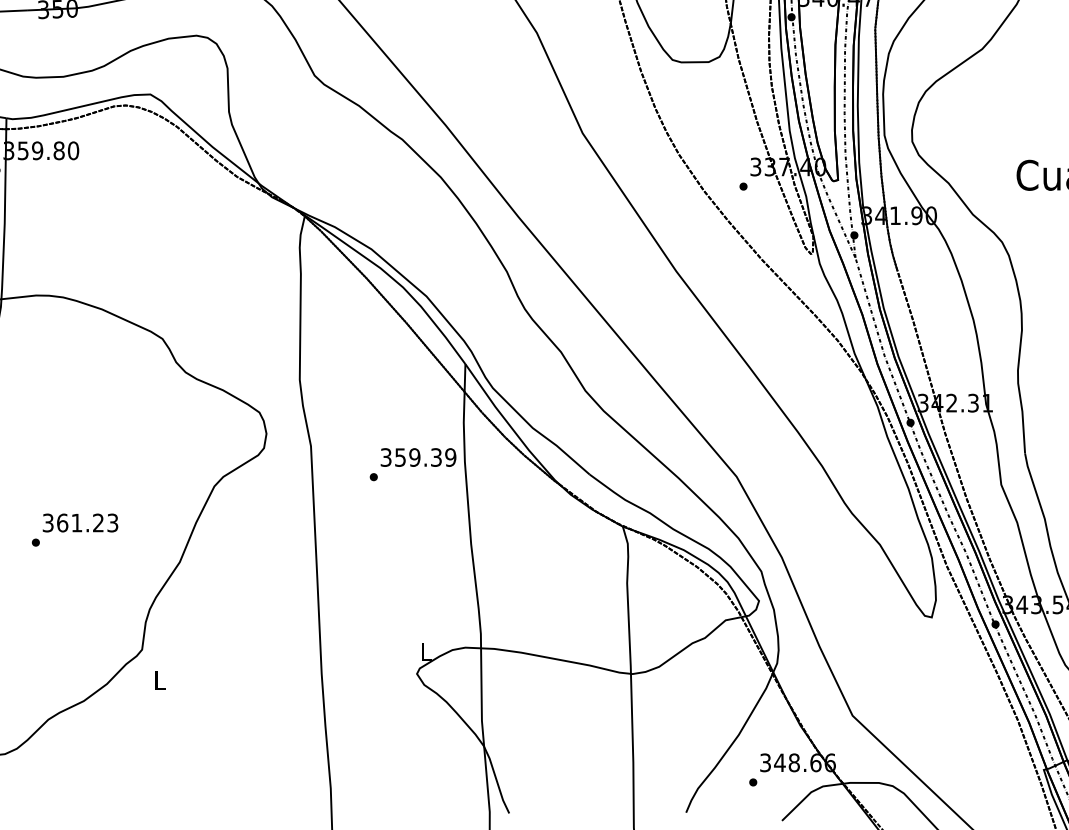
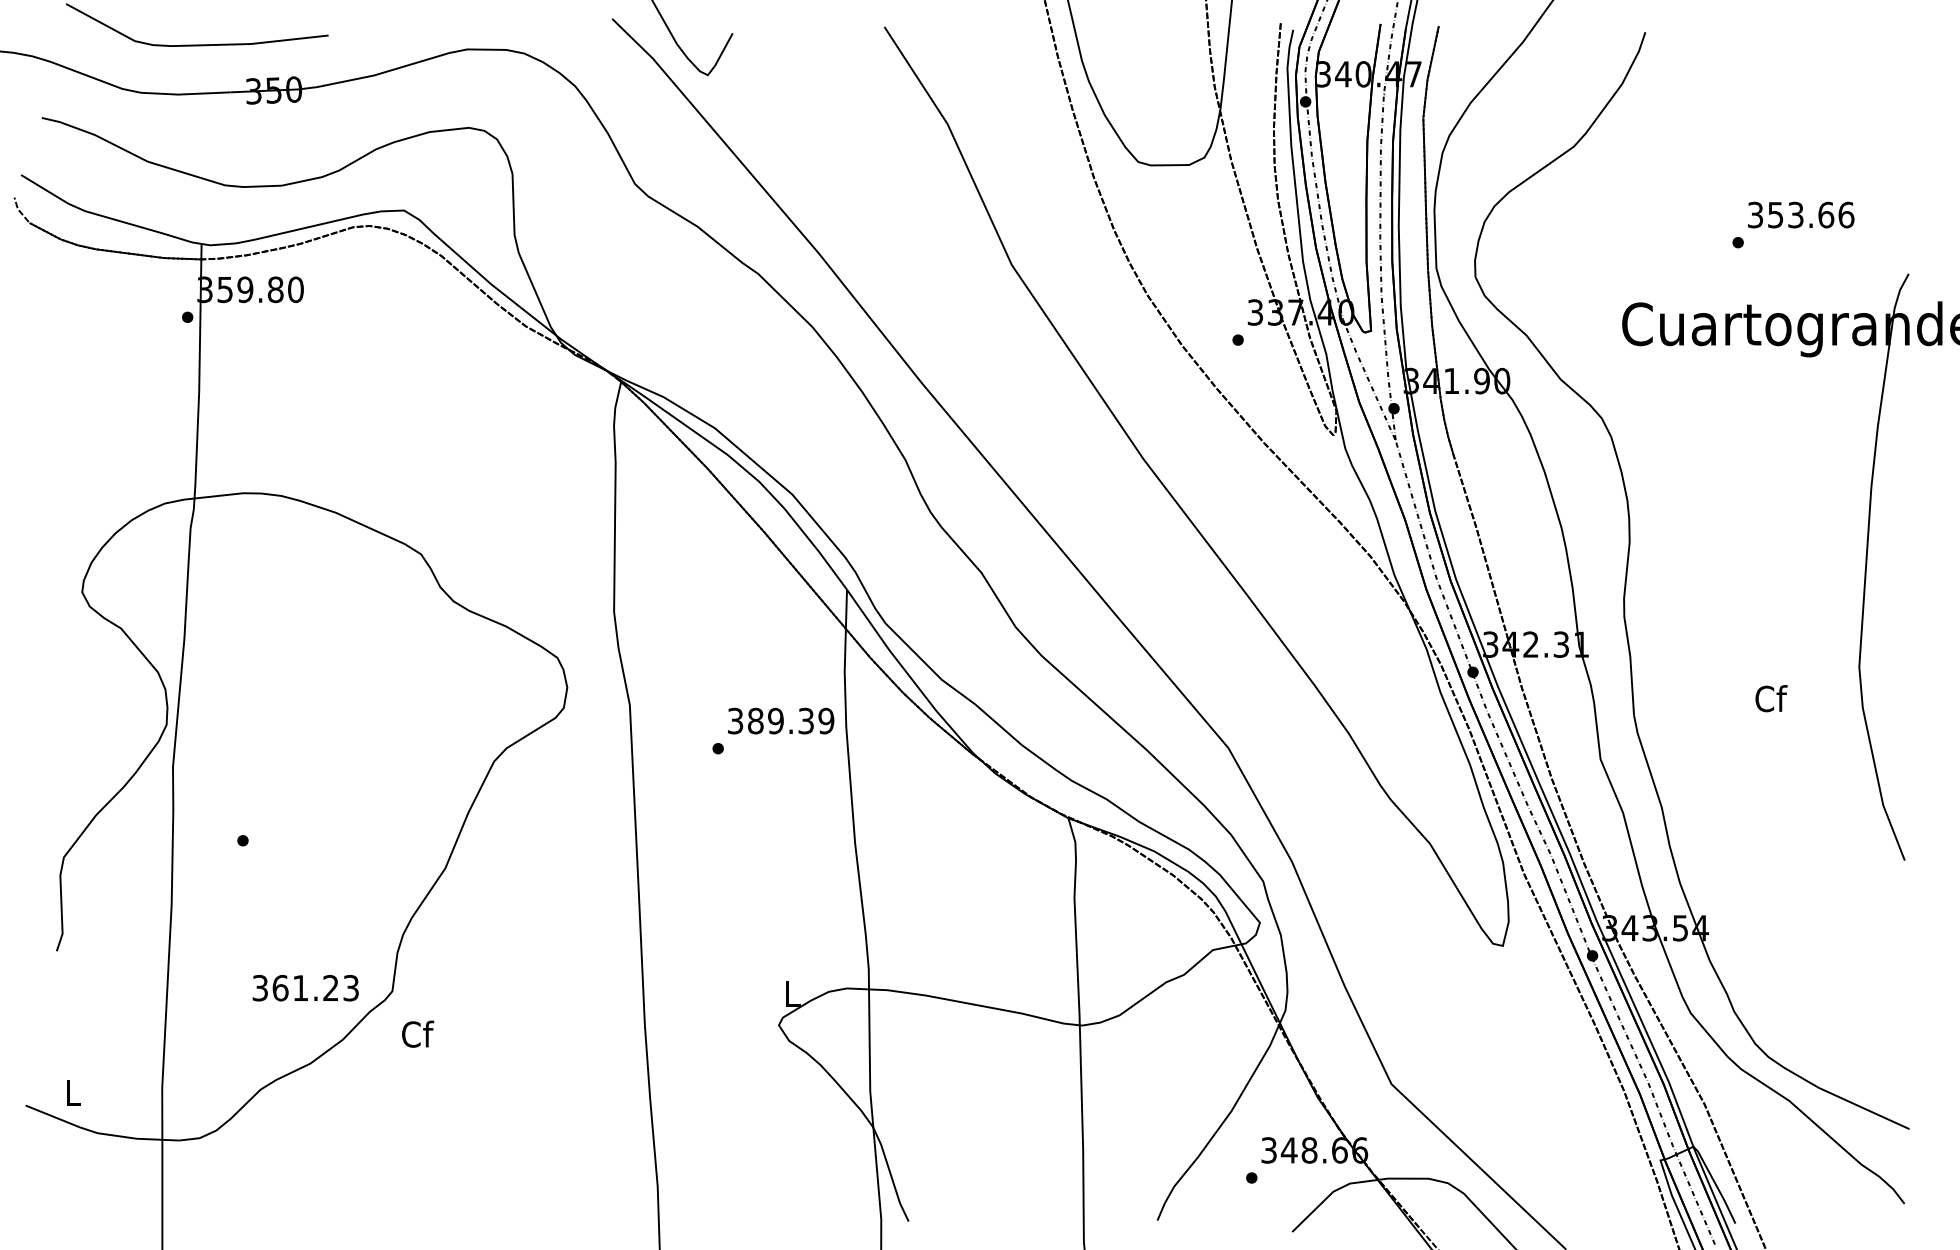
text: (400, 457) -> (755, 720), 359.39 -> 389.39
text: (80, 523) -> (305, 988), moved
text: (160, 679) -> (418, 1033), L -> Cf

